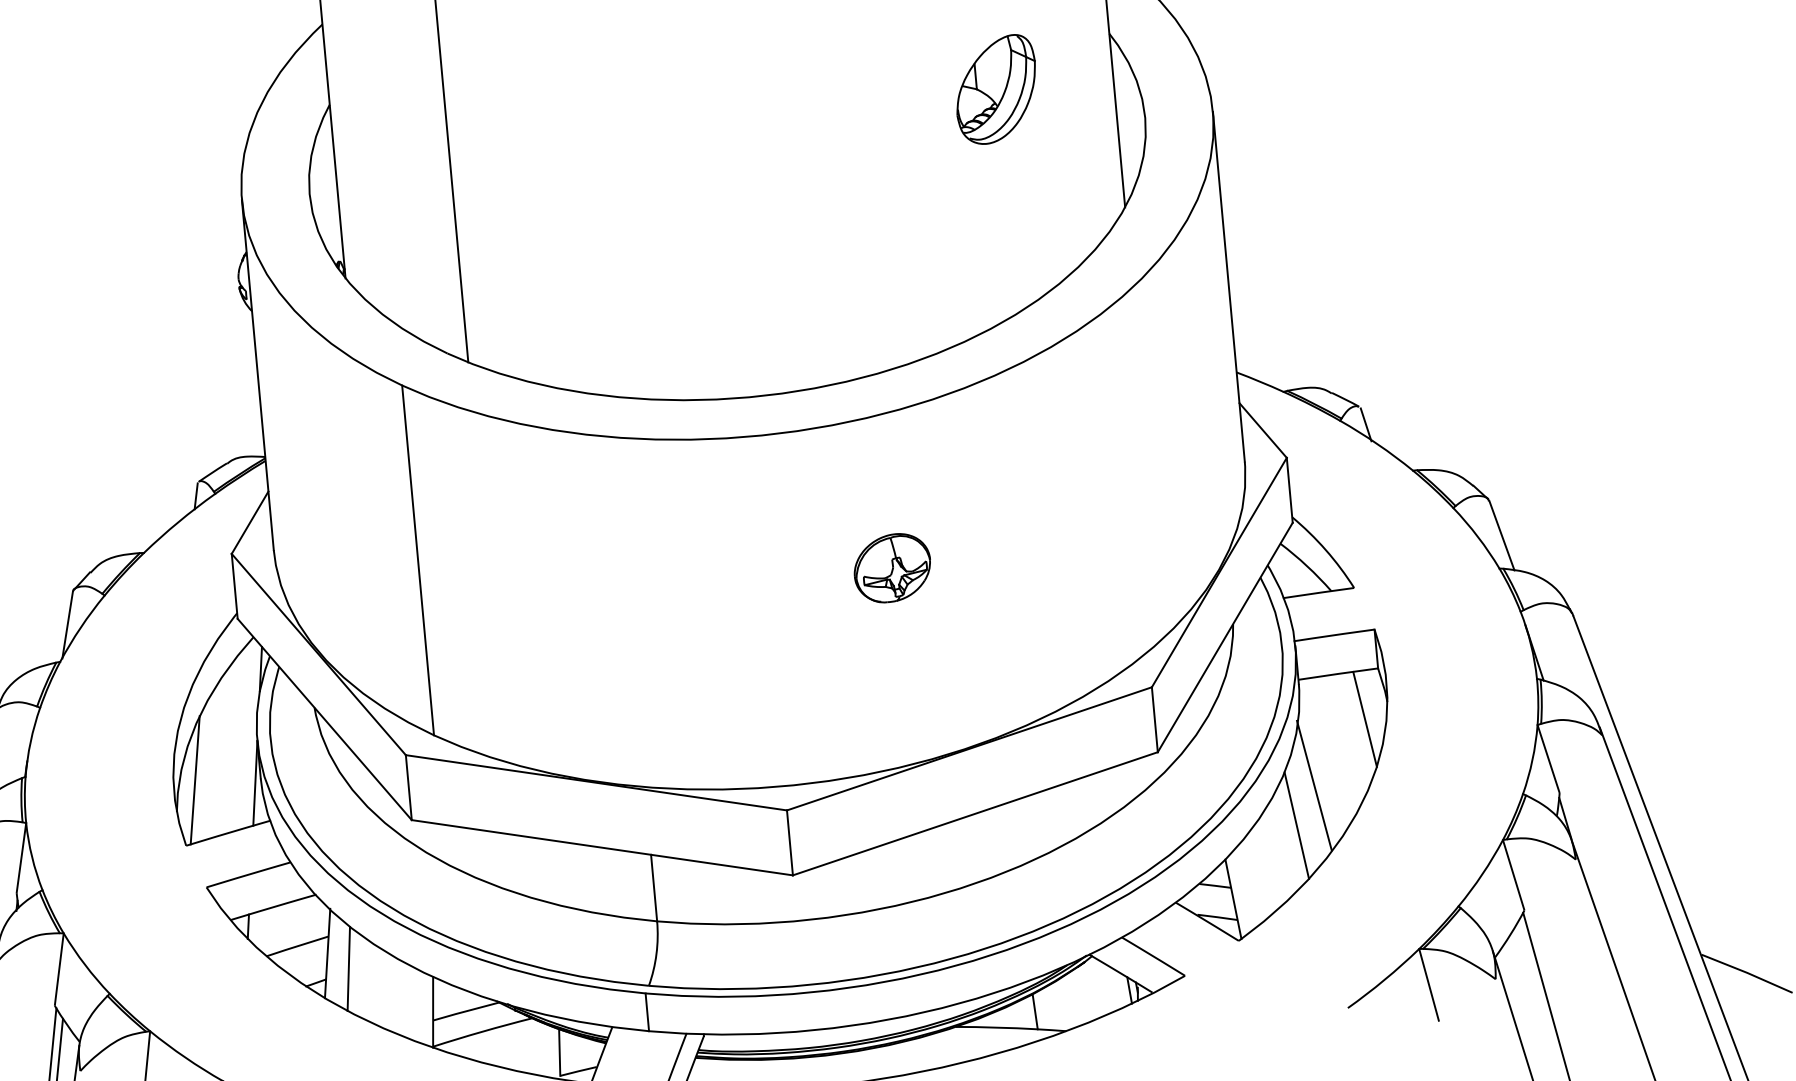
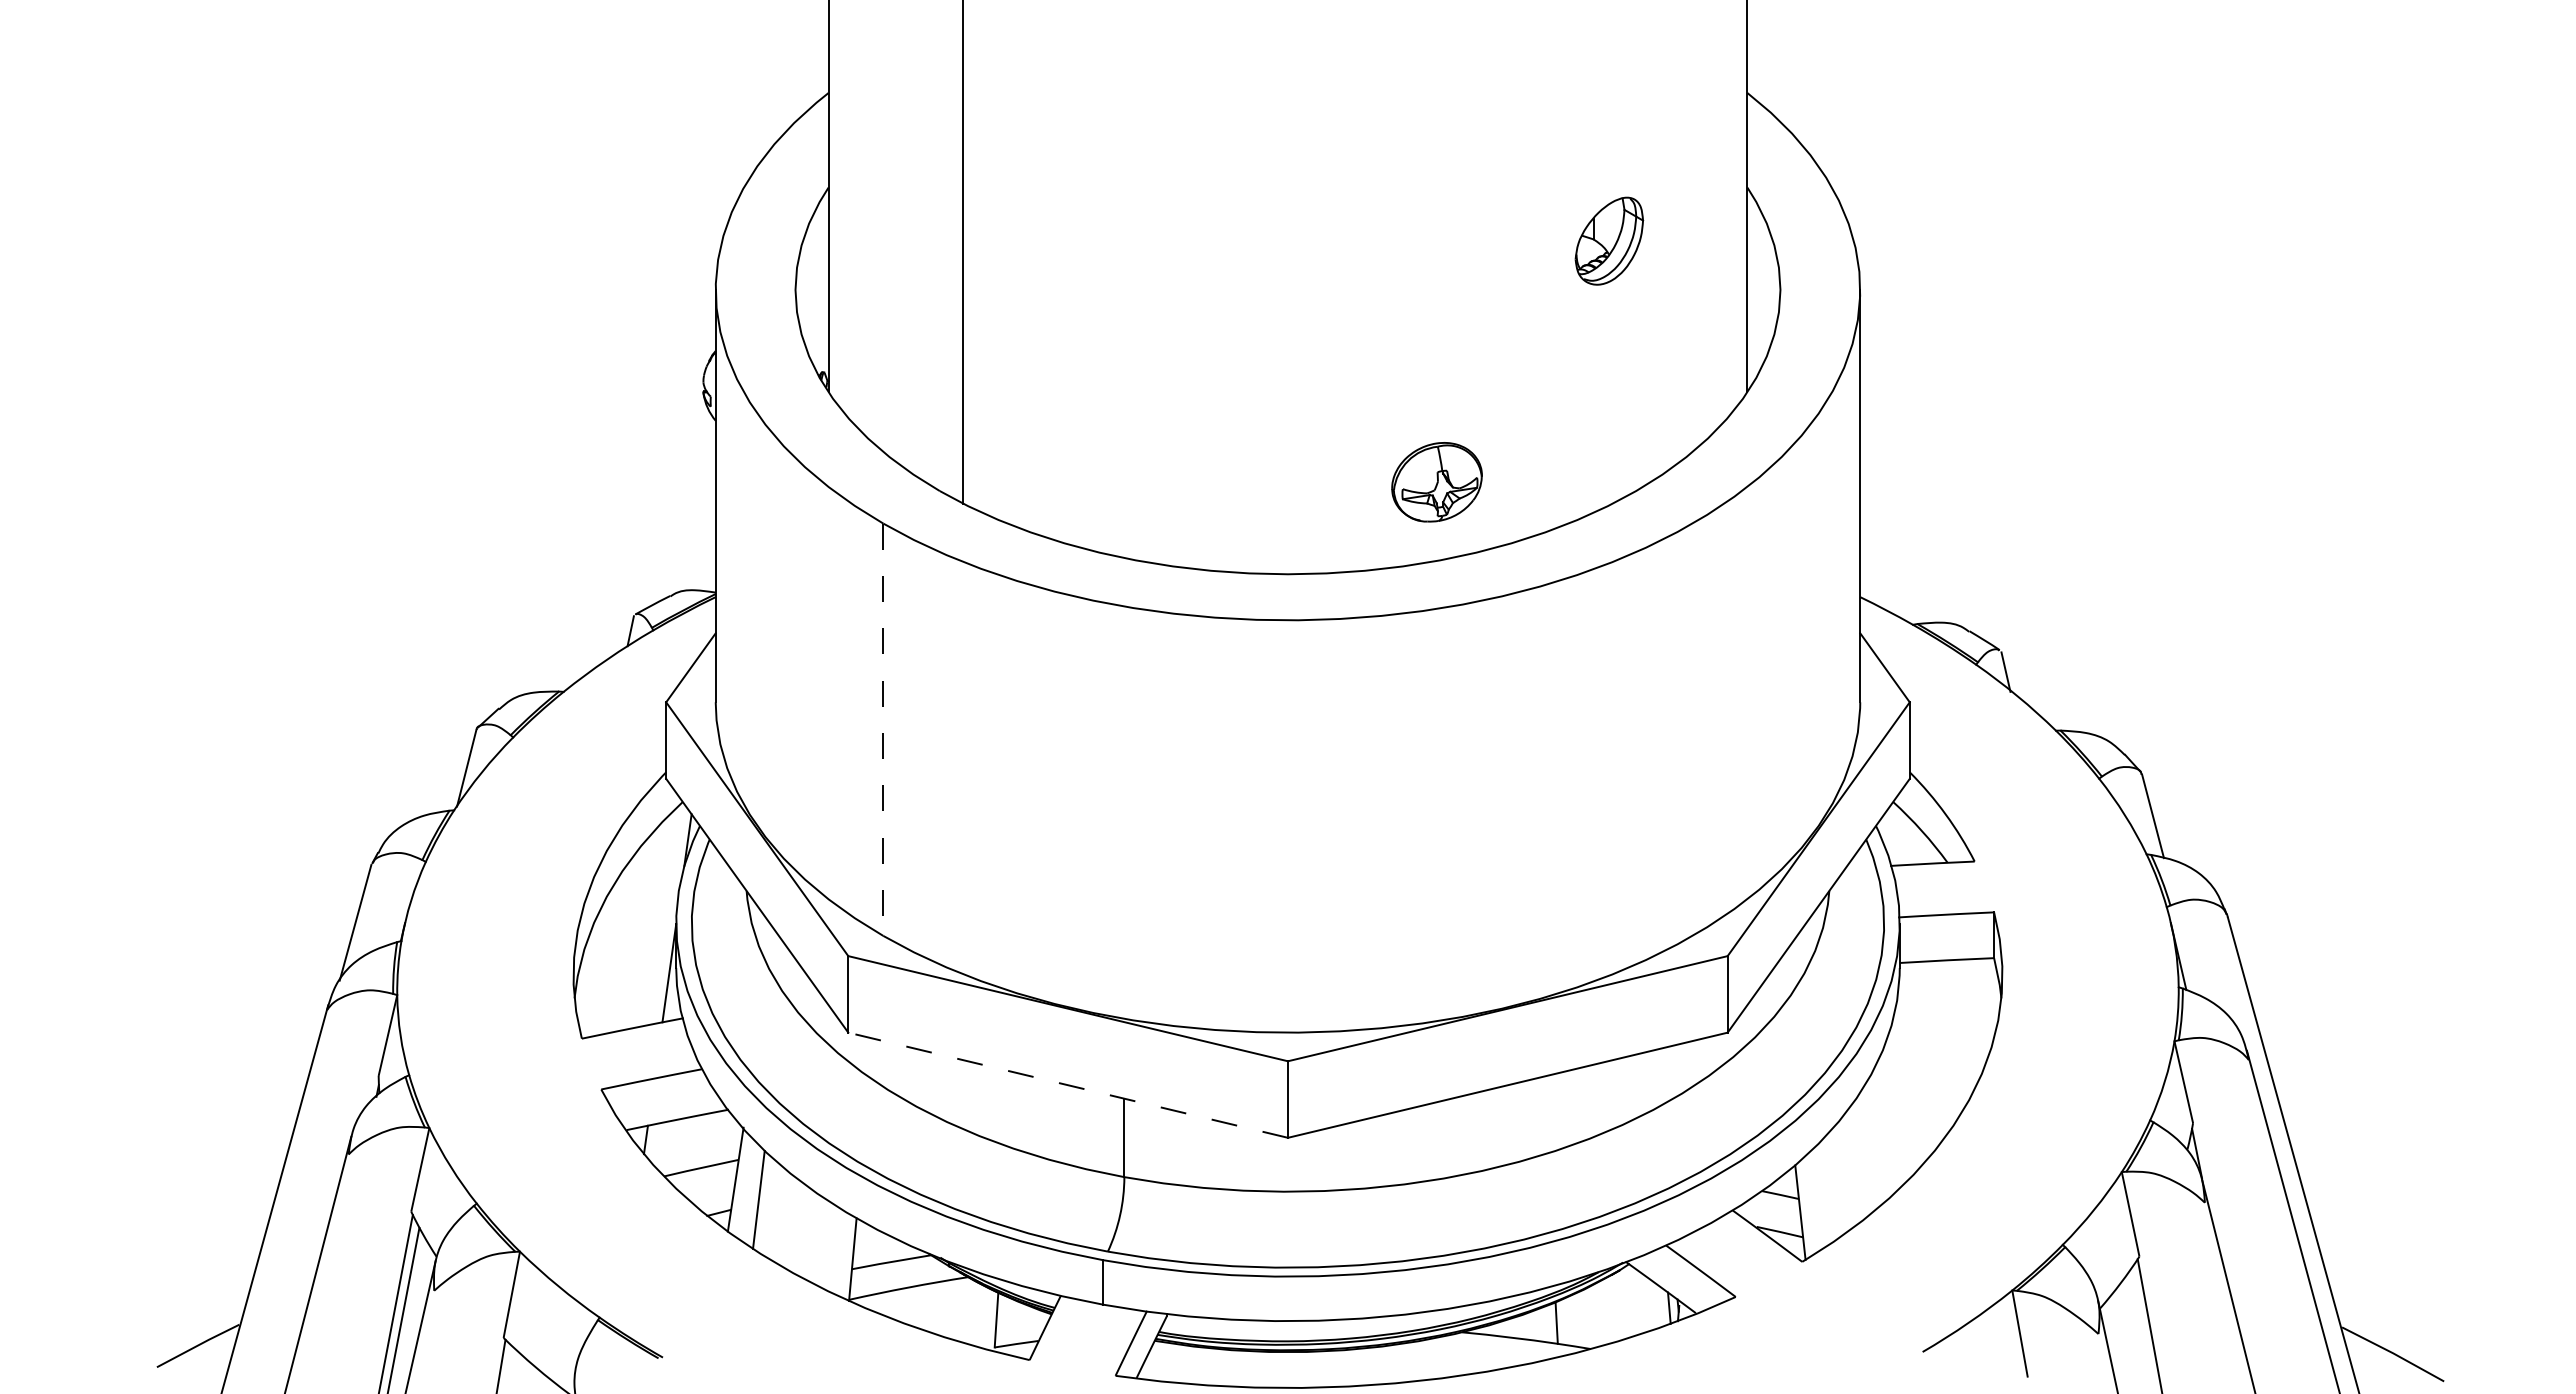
part: (996, 90) -> (1609, 241), size x0.7
line: (418, 561) -> (883, 730), solid -> dashed
part: (892, 568) -> (1436, 482), moved
line: (1365, 719) -> (1973, 1016), removed
line: (195, 779) -> (599, 962), removed
line: (1313, 785) -> (1906, 1088), removed
line: (1296, 825) -> (1881, 1132), removed
line: (601, 848) -> (1067, 1085), solid -> dashed

